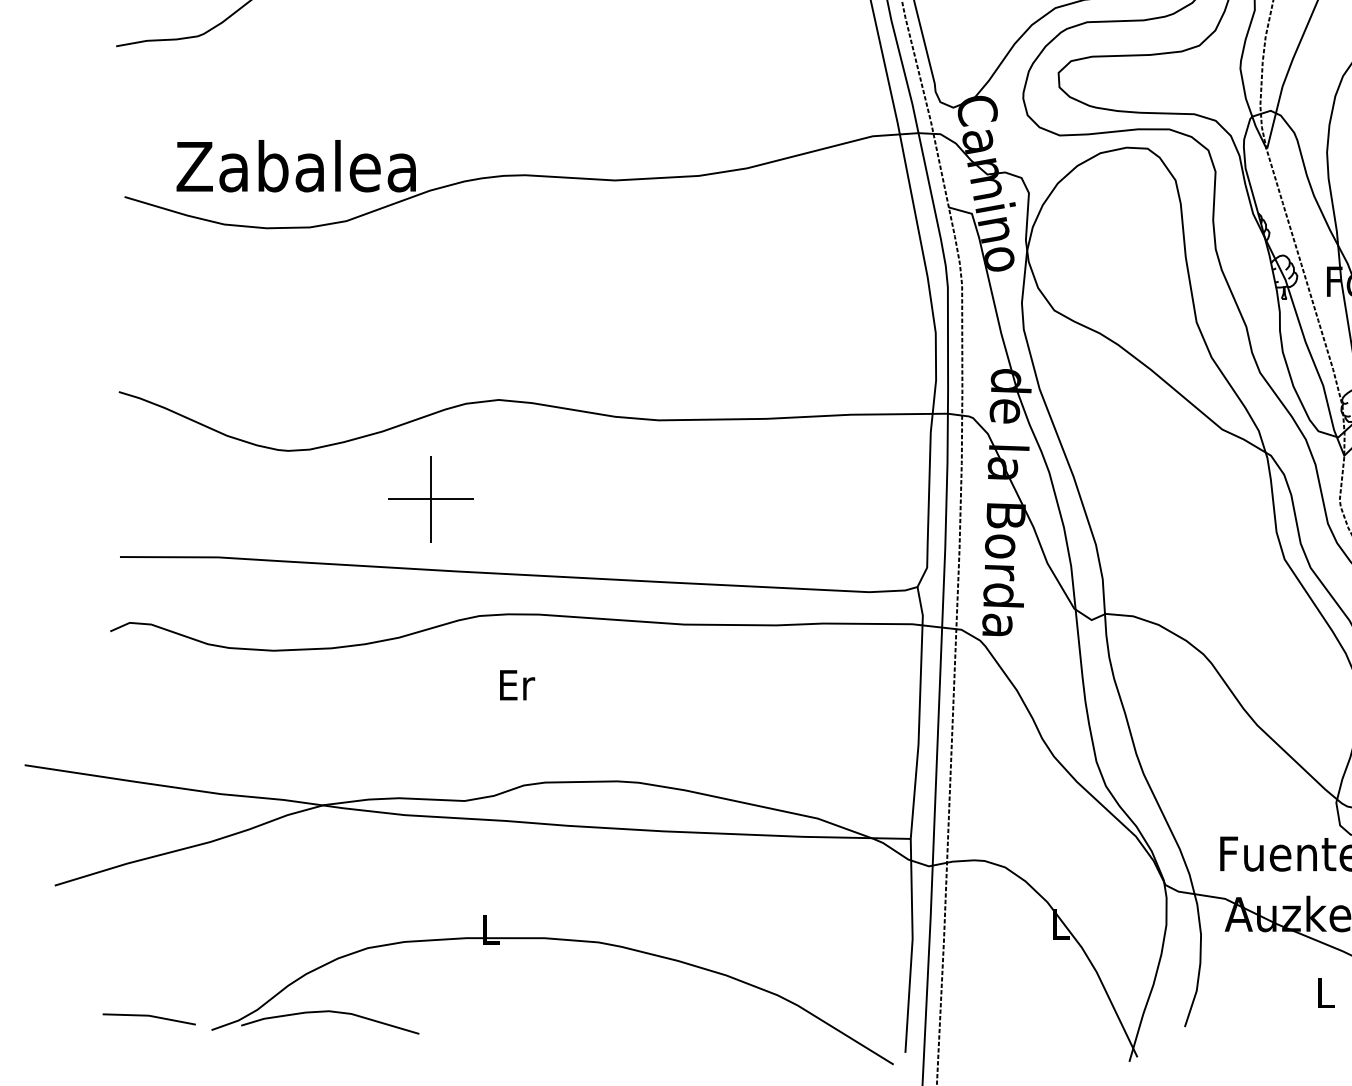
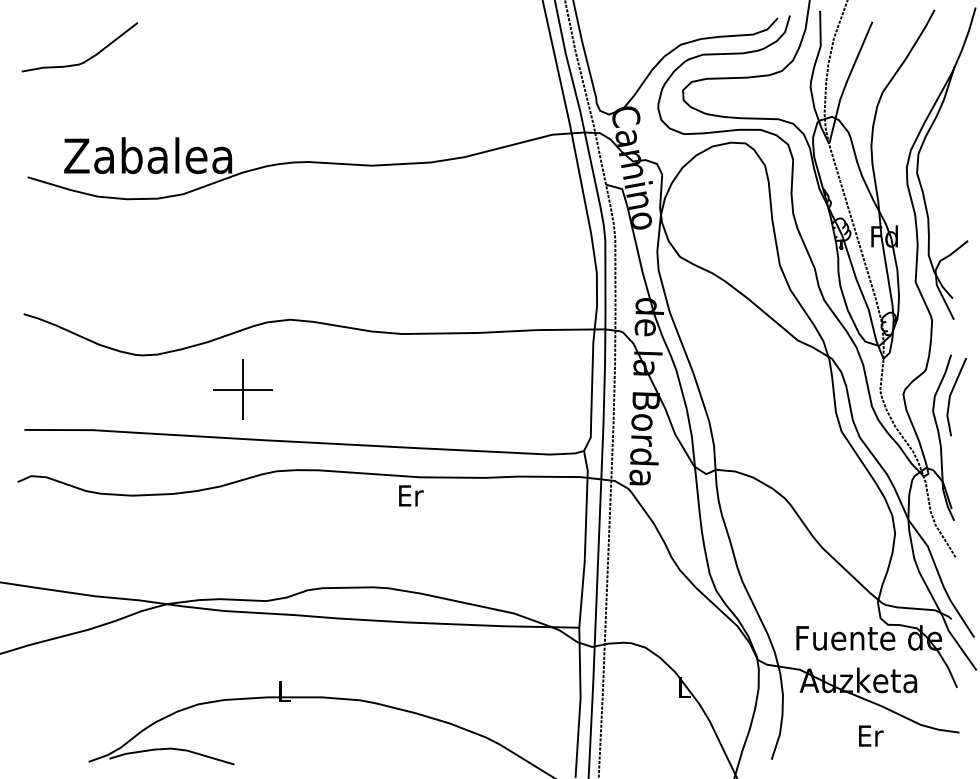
text: (517, 684) -> (411, 495), moved
text: (1327, 992) -> (871, 735), L -> Er
line: (148, 1016) -> (44, 752), removed

